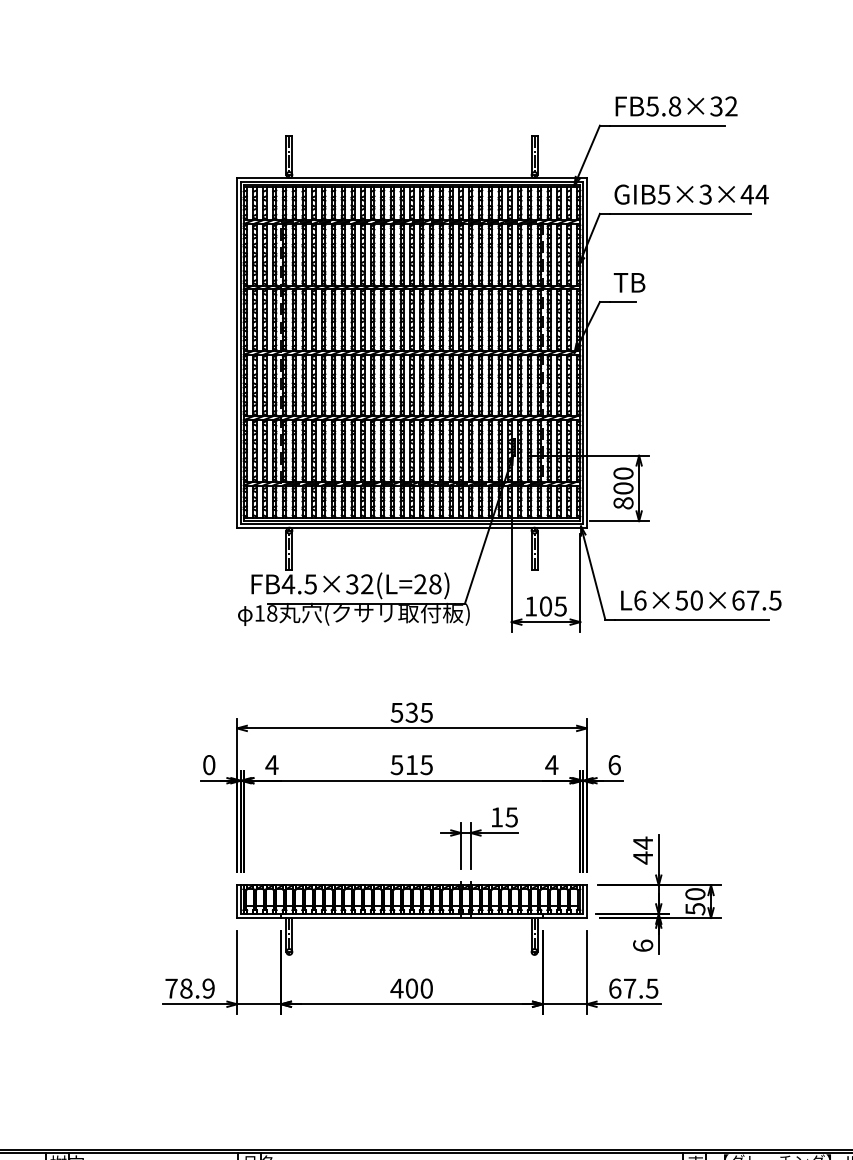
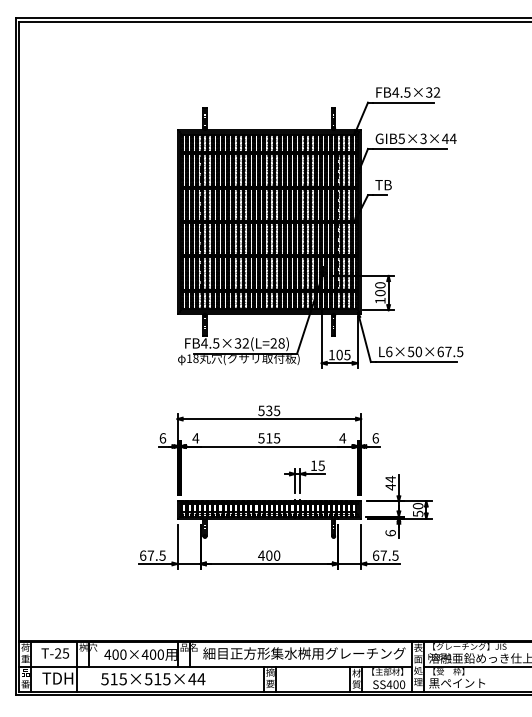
text: (663, 106) -> (401, 92), FB5.8×32 -> FB4.5×32
text: (623, 502) -> (380, 300), 800 -> 100
text: (208, 765) -> (162, 438), 0 -> 6
text: (189, 988) -> (152, 555), 78.9 -> 67.5

